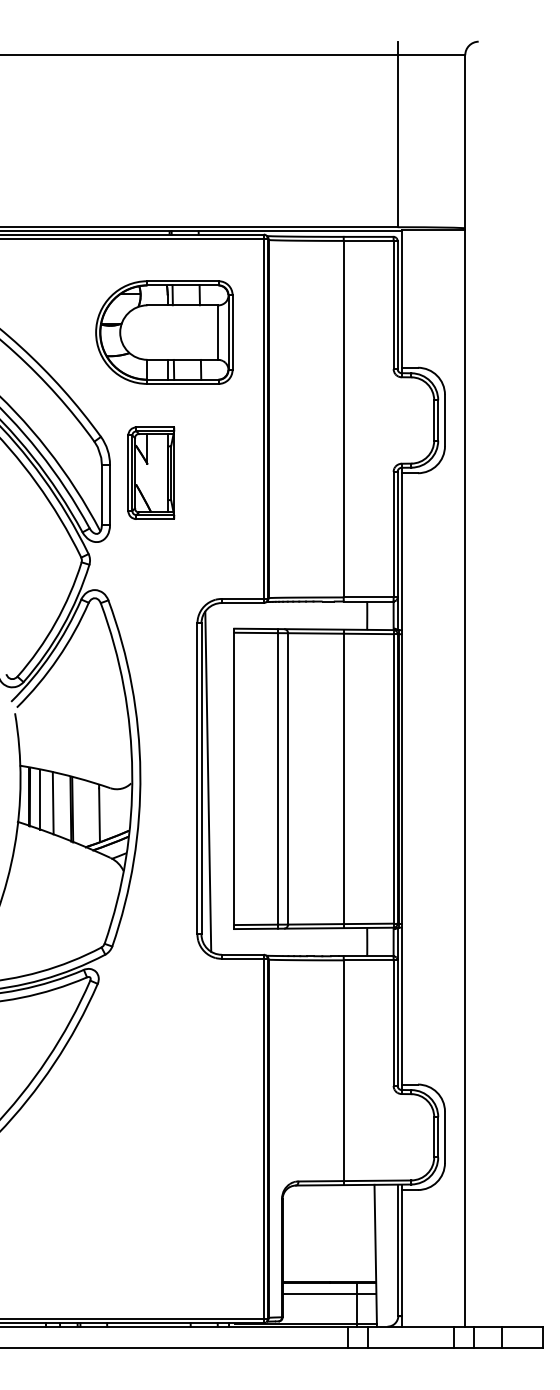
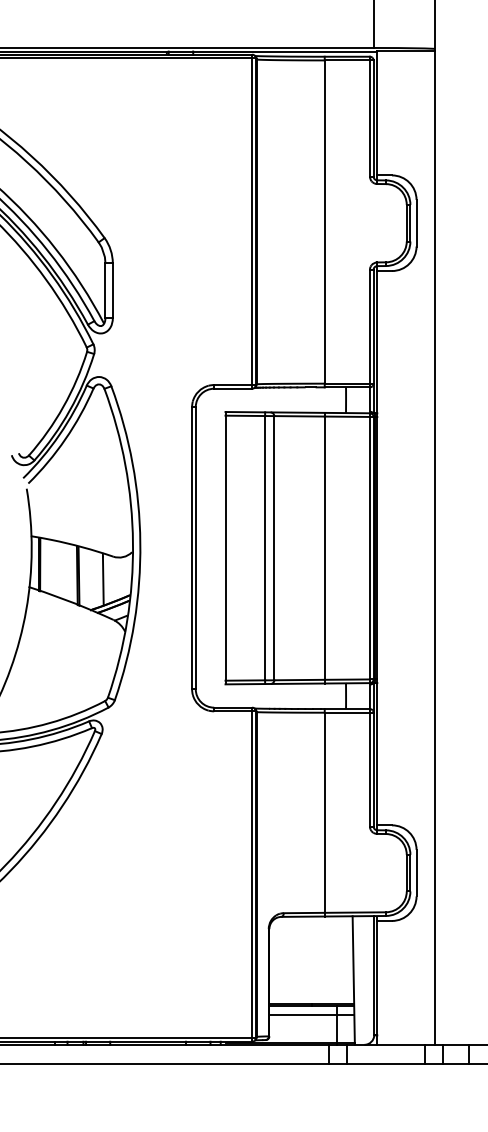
part: (164, 332) -> (162, 143), removed
part: (151, 472) -> (150, 270), removed
line: (208, 781) -> (202, 550), removed
line: (39, 799) -> (48, 566), removed
line: (52, 803) -> (60, 570), removed

